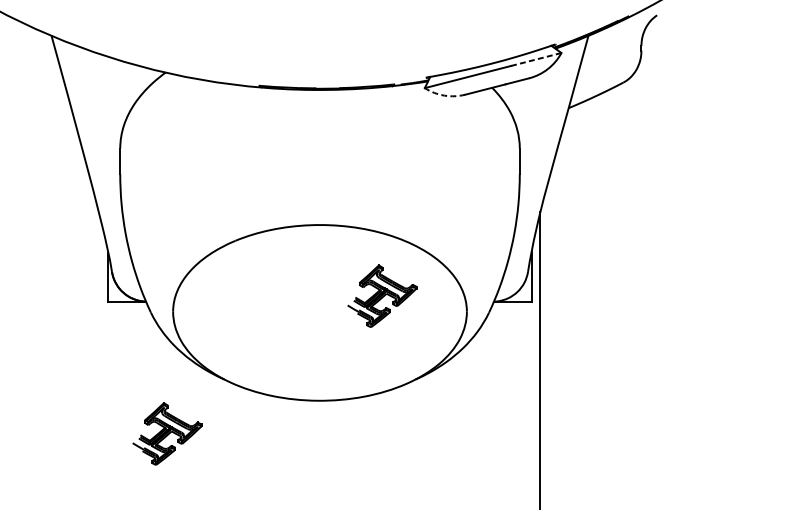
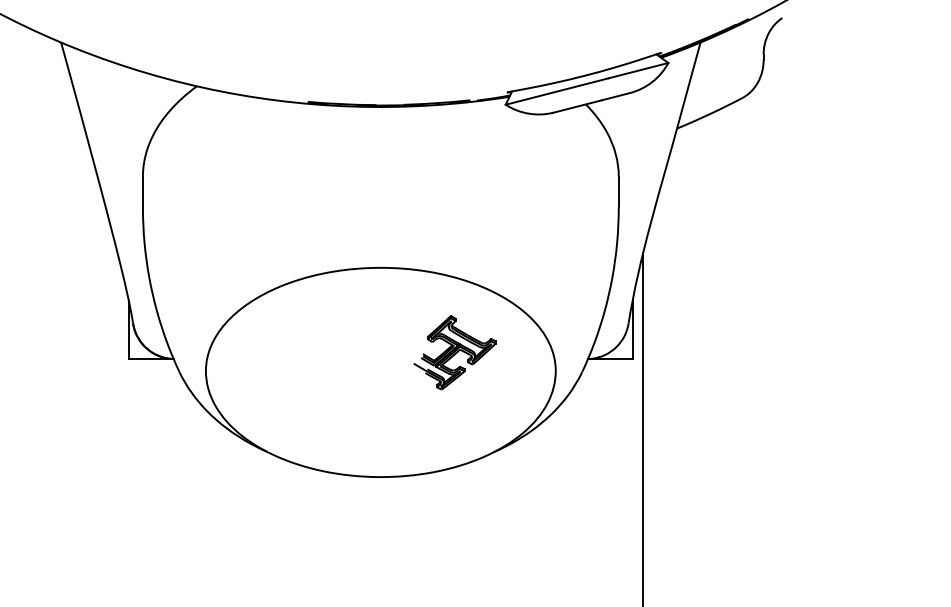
line: (536, 59) -> (638, 70), dashed -> solid
arc: (444, 95) -> (529, 113), dashed -> solid
part: (166, 433) -> (198, 516), removed

